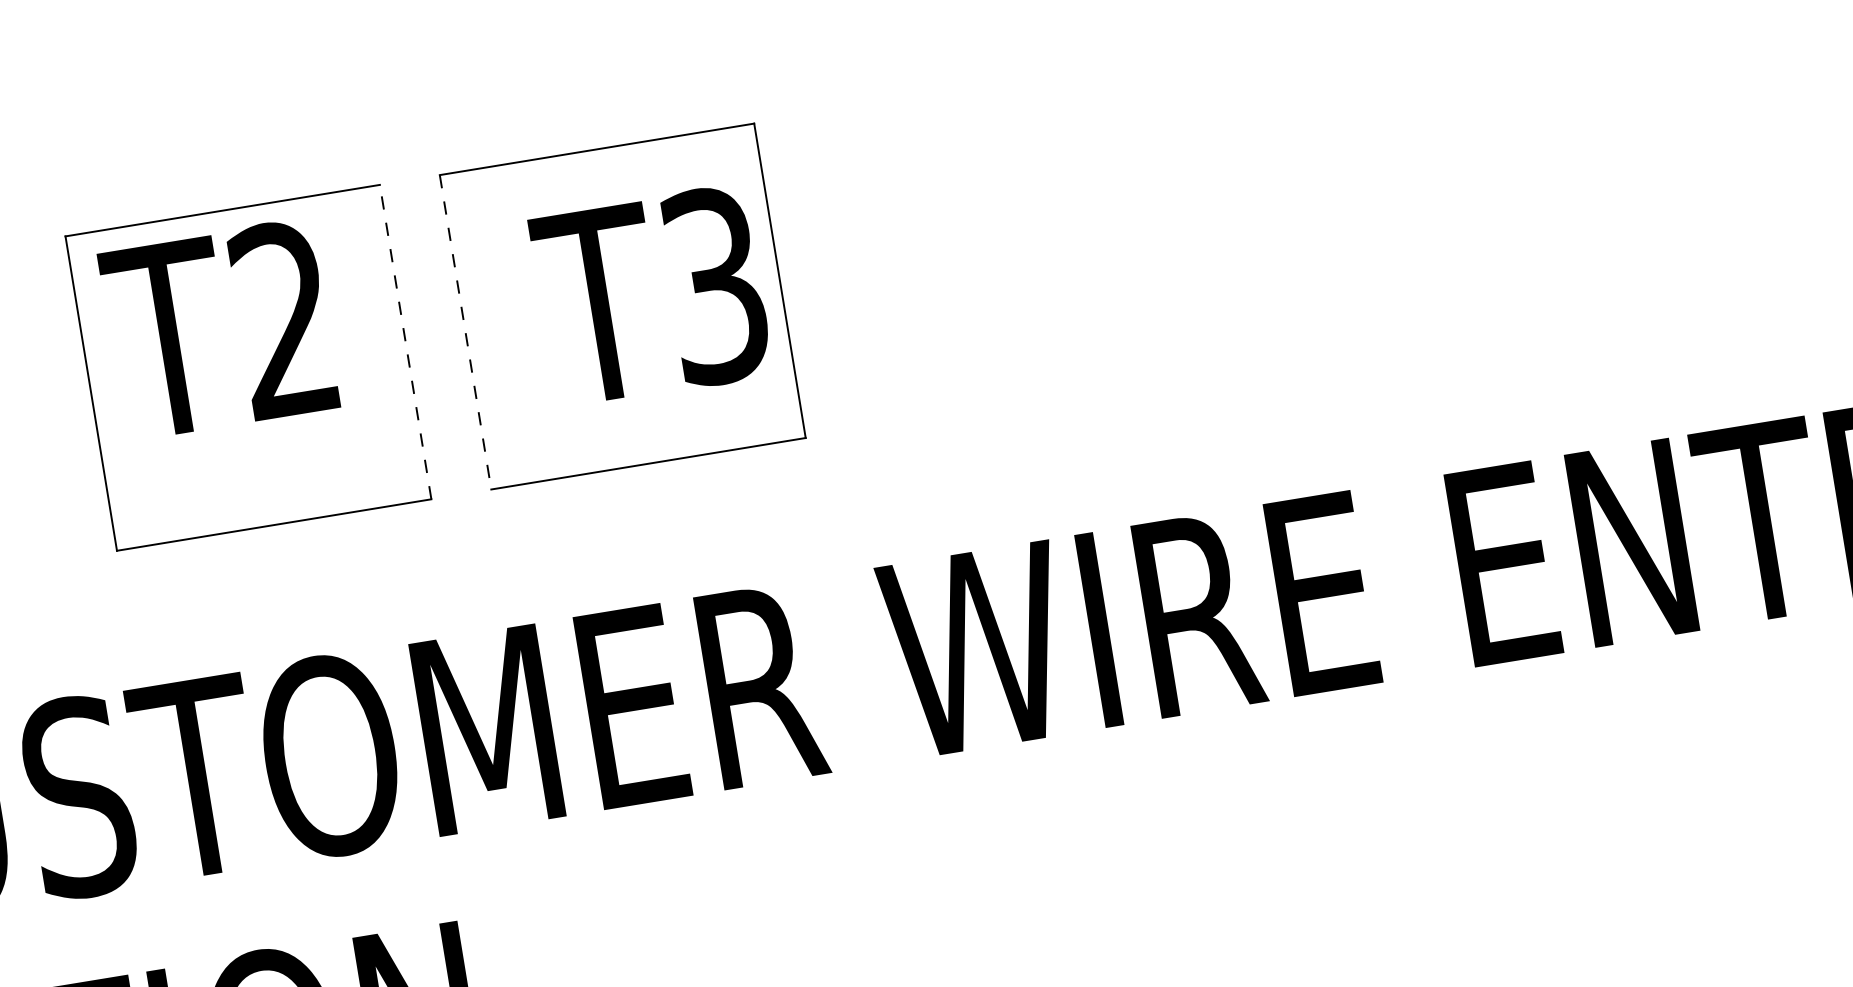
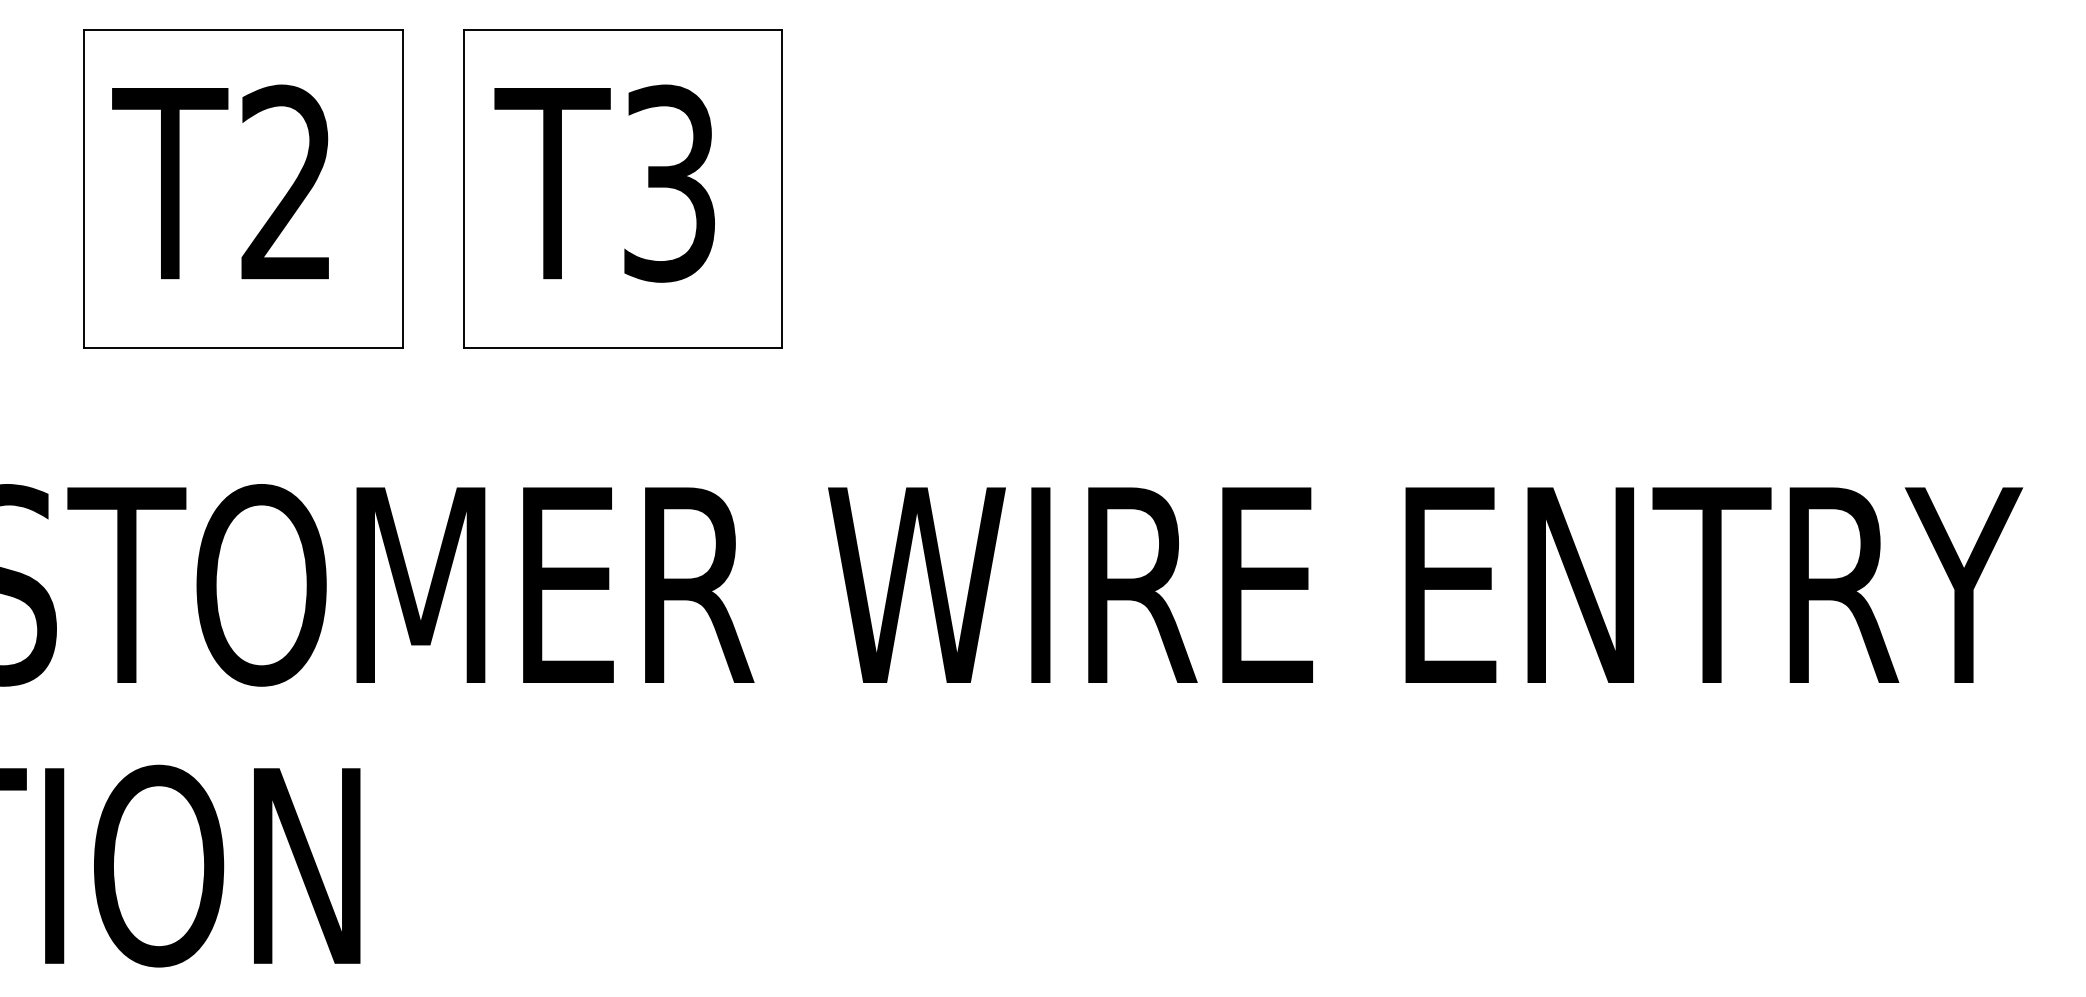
text: (651, 296) -> (604, 183), moved
text: (218, 328) -> (220, 181), moved
line: (465, 332) -> (463, 189), dashed -> solid
line: (405, 341) -> (402, 188), dashed -> solid

